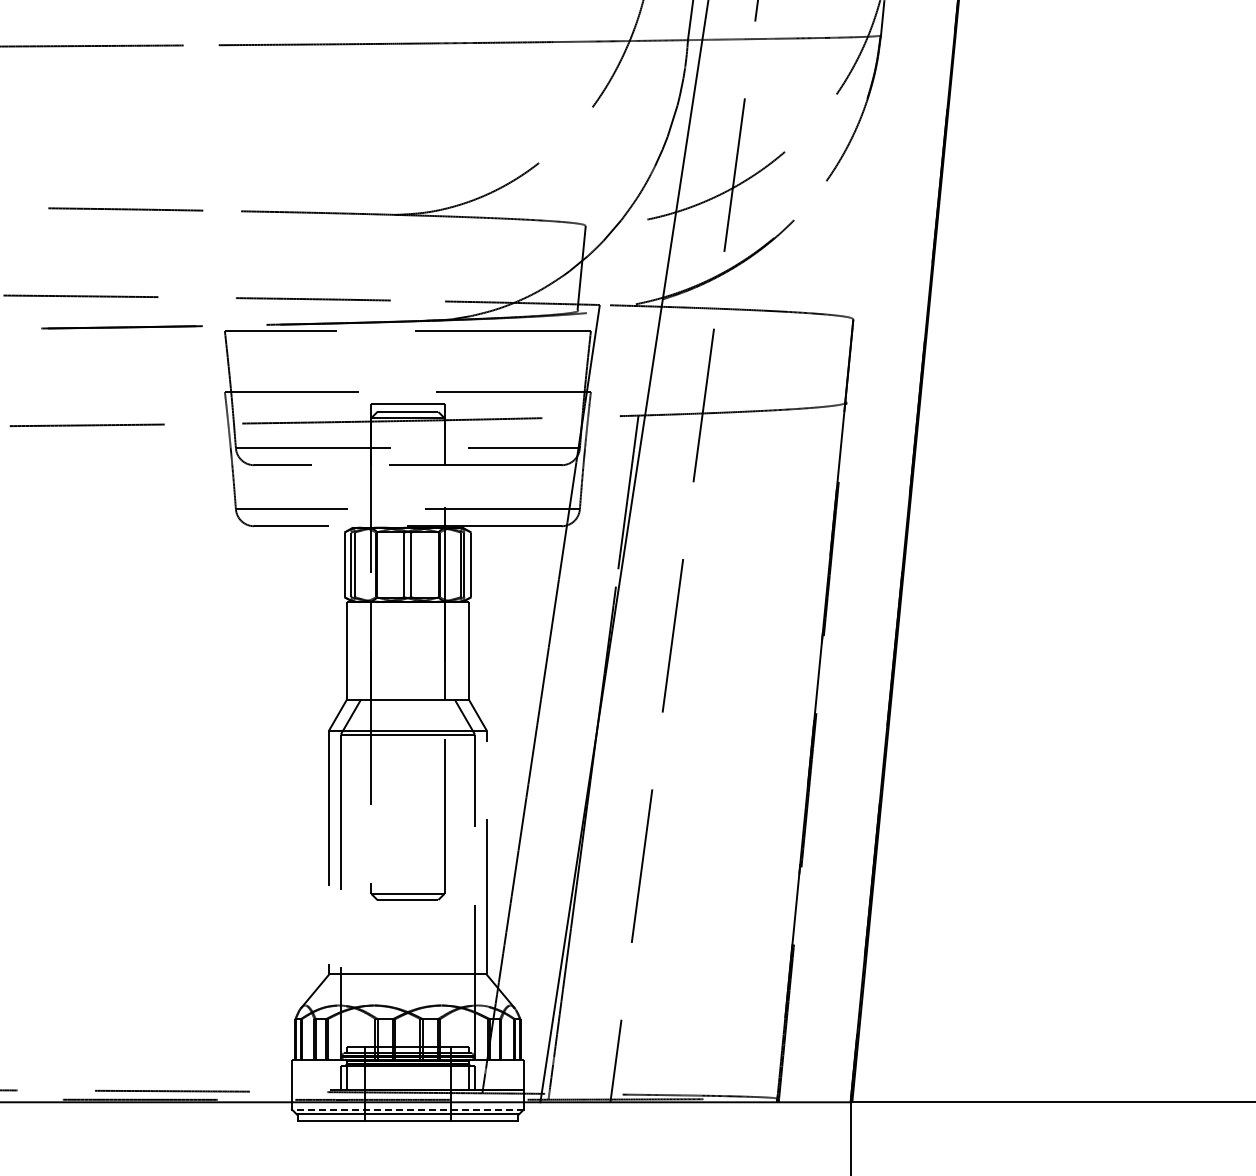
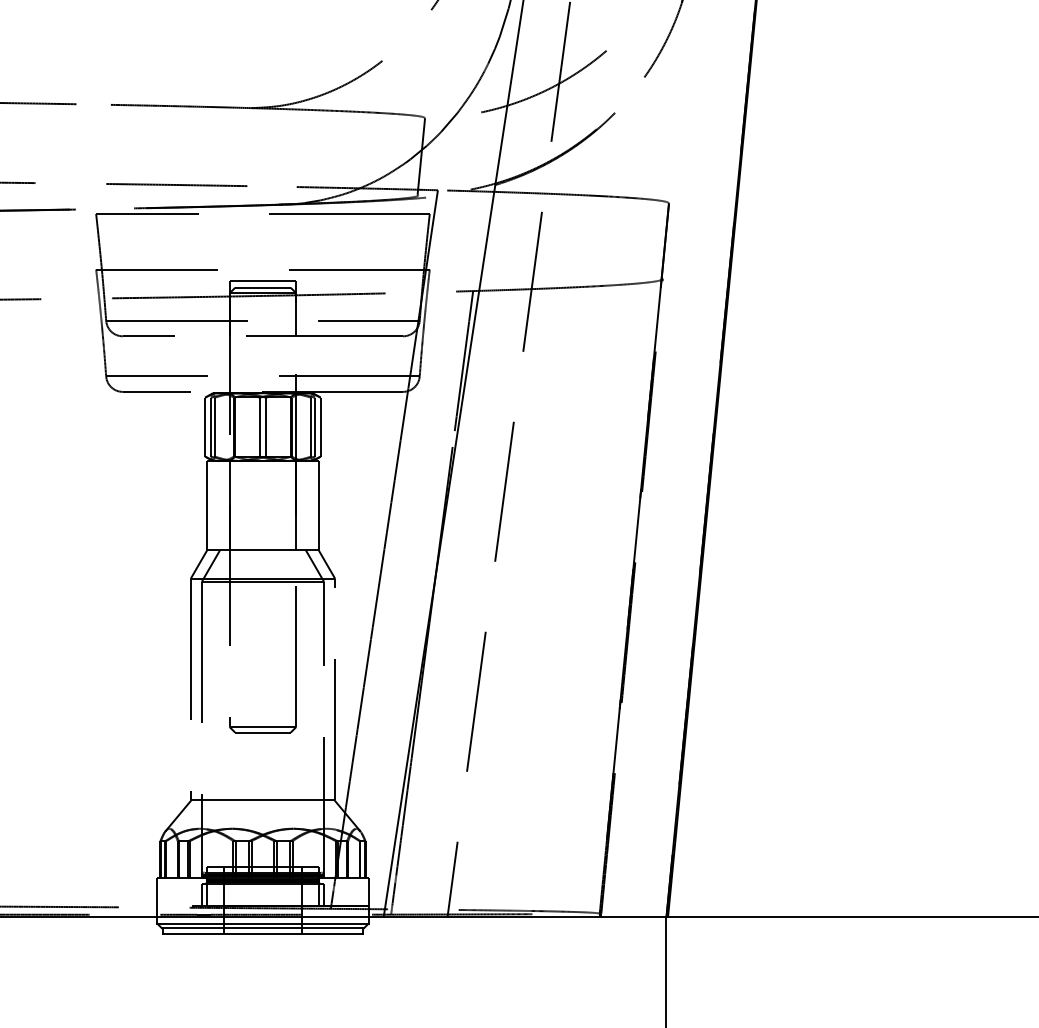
line: (407, 1109) -> (262, 923), dashed -> solid

